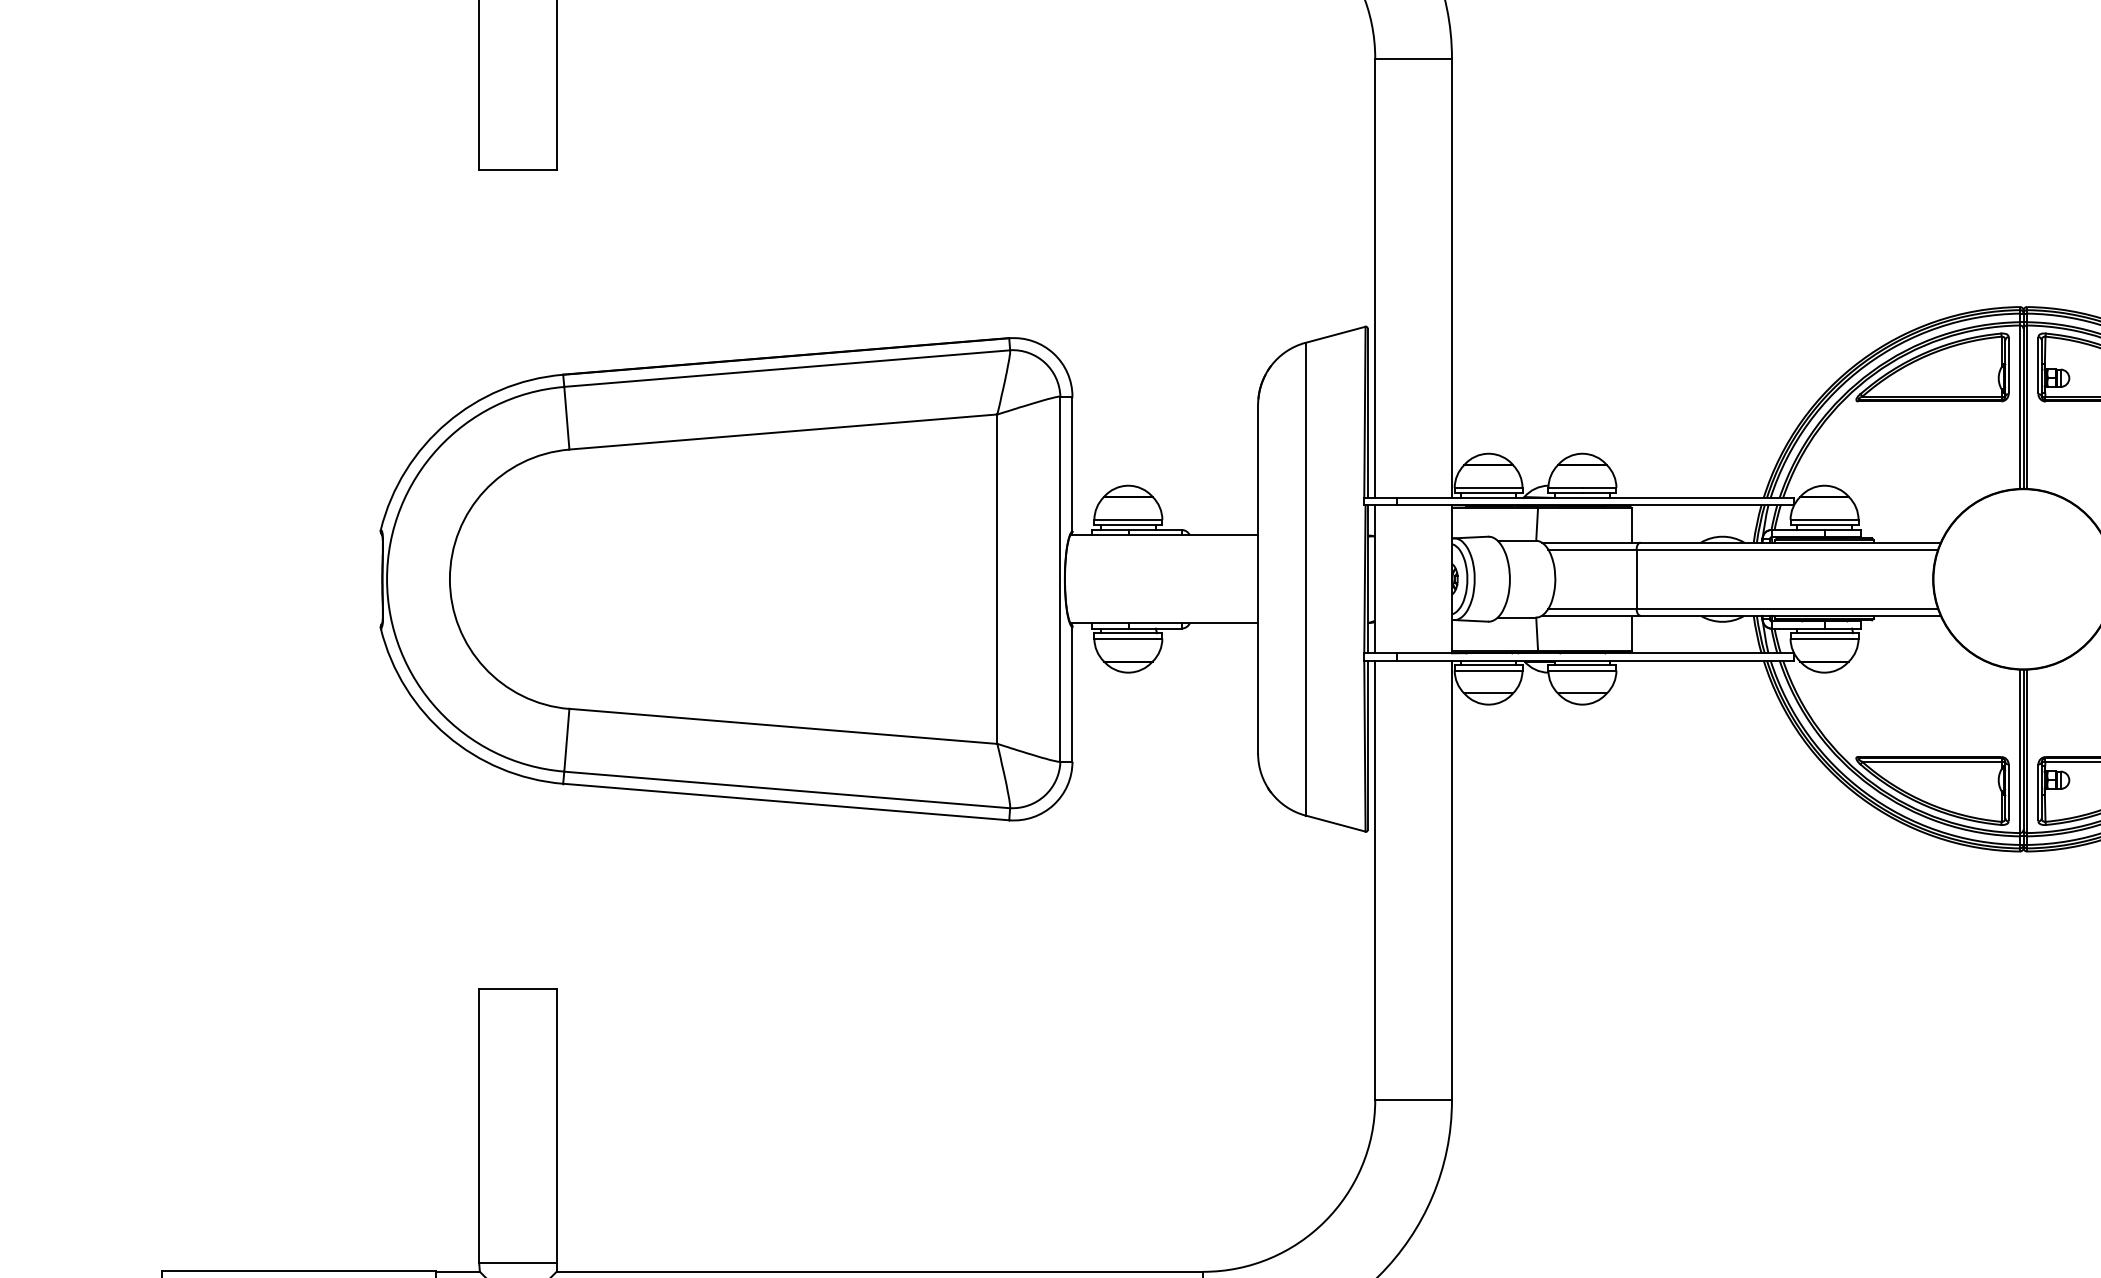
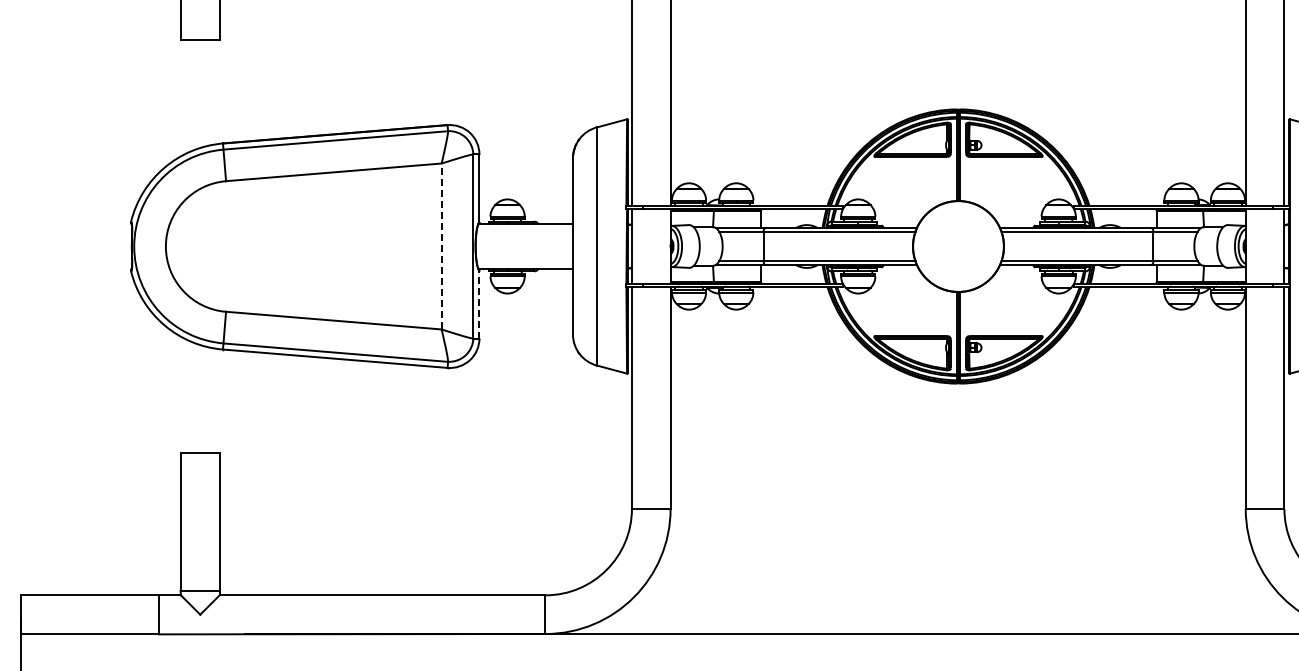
line: (997, 579) -> (441, 246), solid -> dashed
line: (1072, 694) -> (479, 304), solid -> dashed

